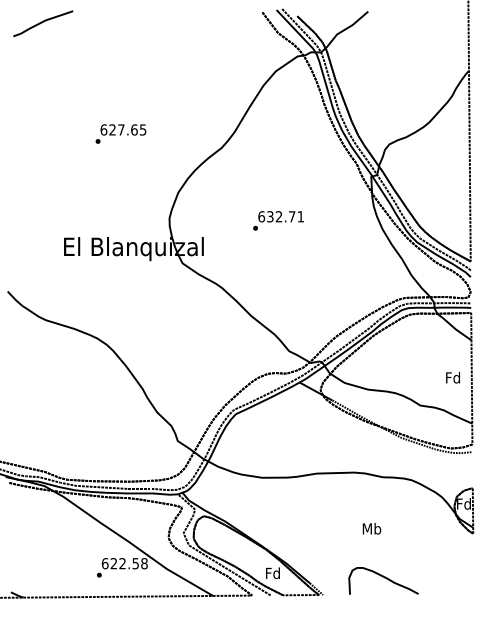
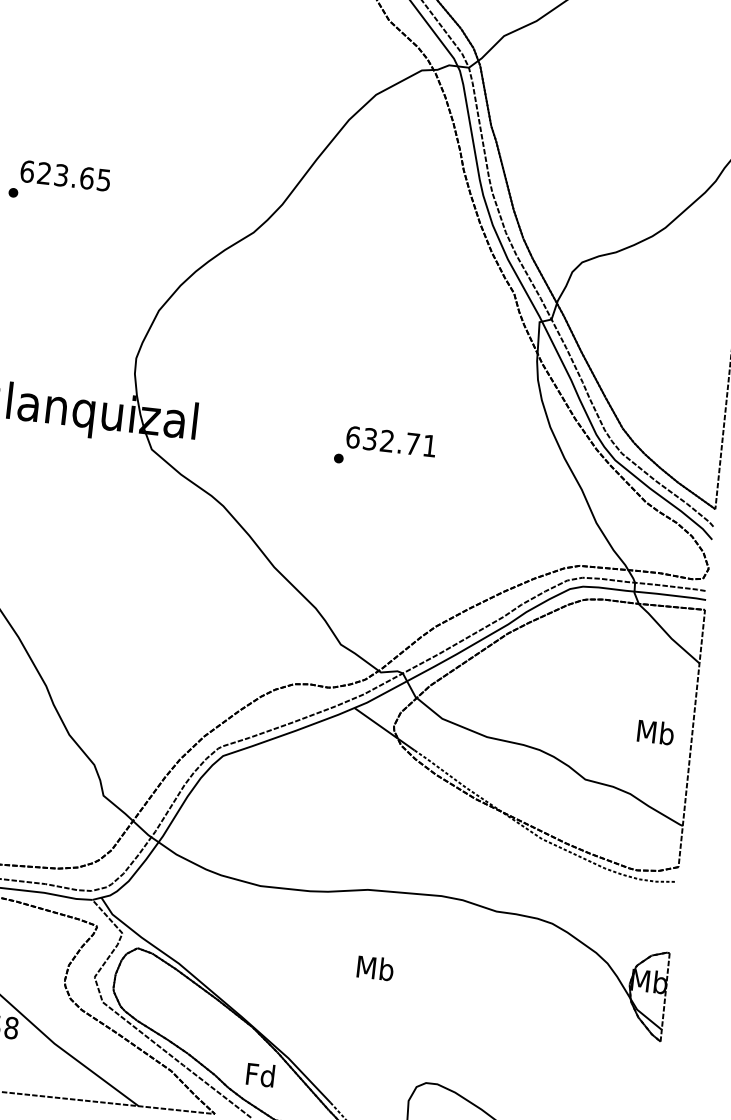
text: (121, 129) -> (61, 174), 627.65 -> 623.65
text: (278, 220) -> (385, 448), moved
text: (453, 377) -> (656, 731), Fd -> Mb
text: (464, 503) -> (650, 980), Fd -> Mb
text: (371, 528) -> (374, 967), moved

